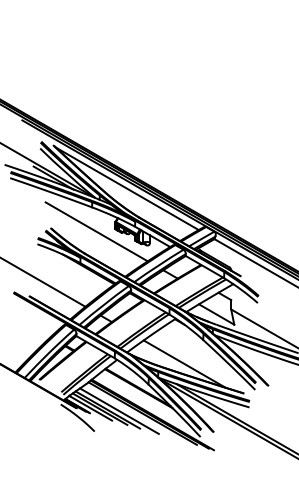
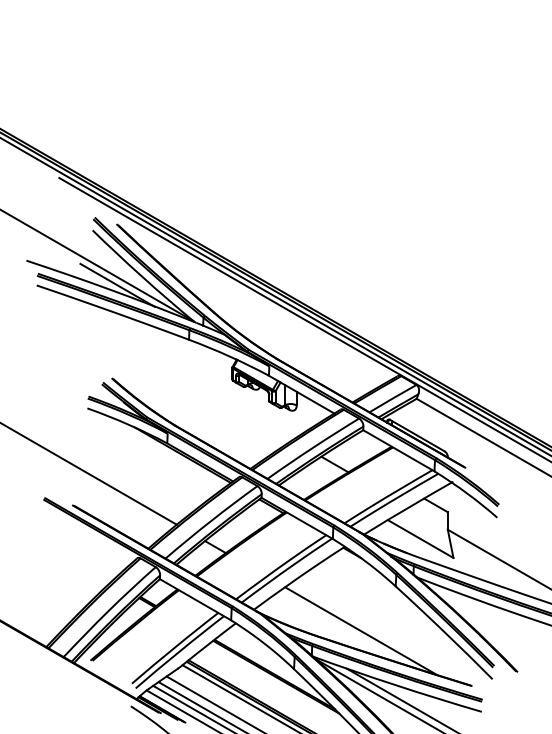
line: (127, 188) -> (254, 304), removed
line: (96, 231) -> (197, 384), removed

